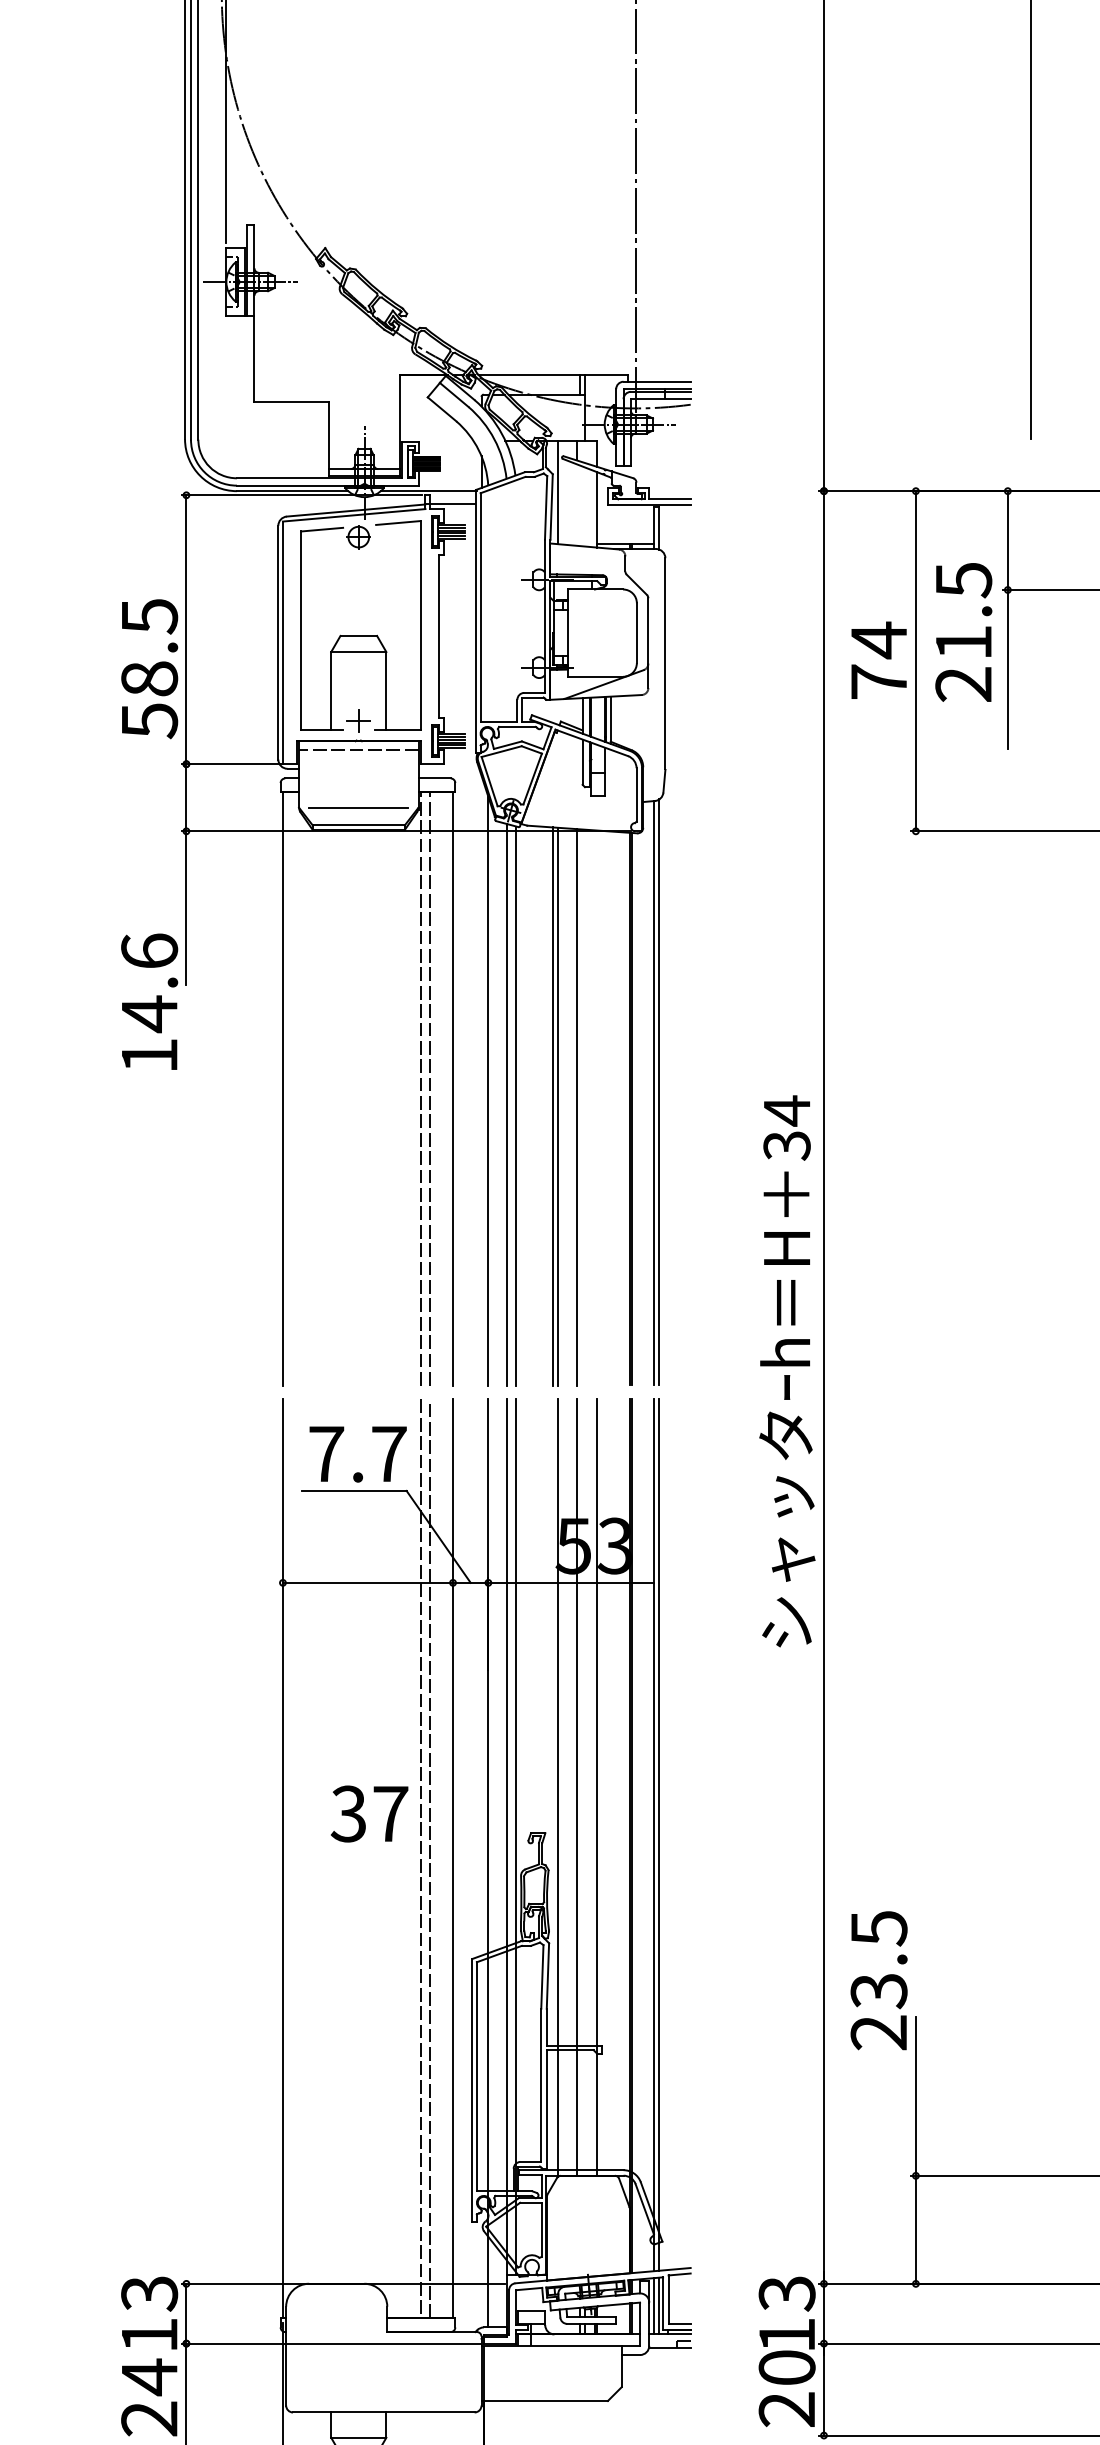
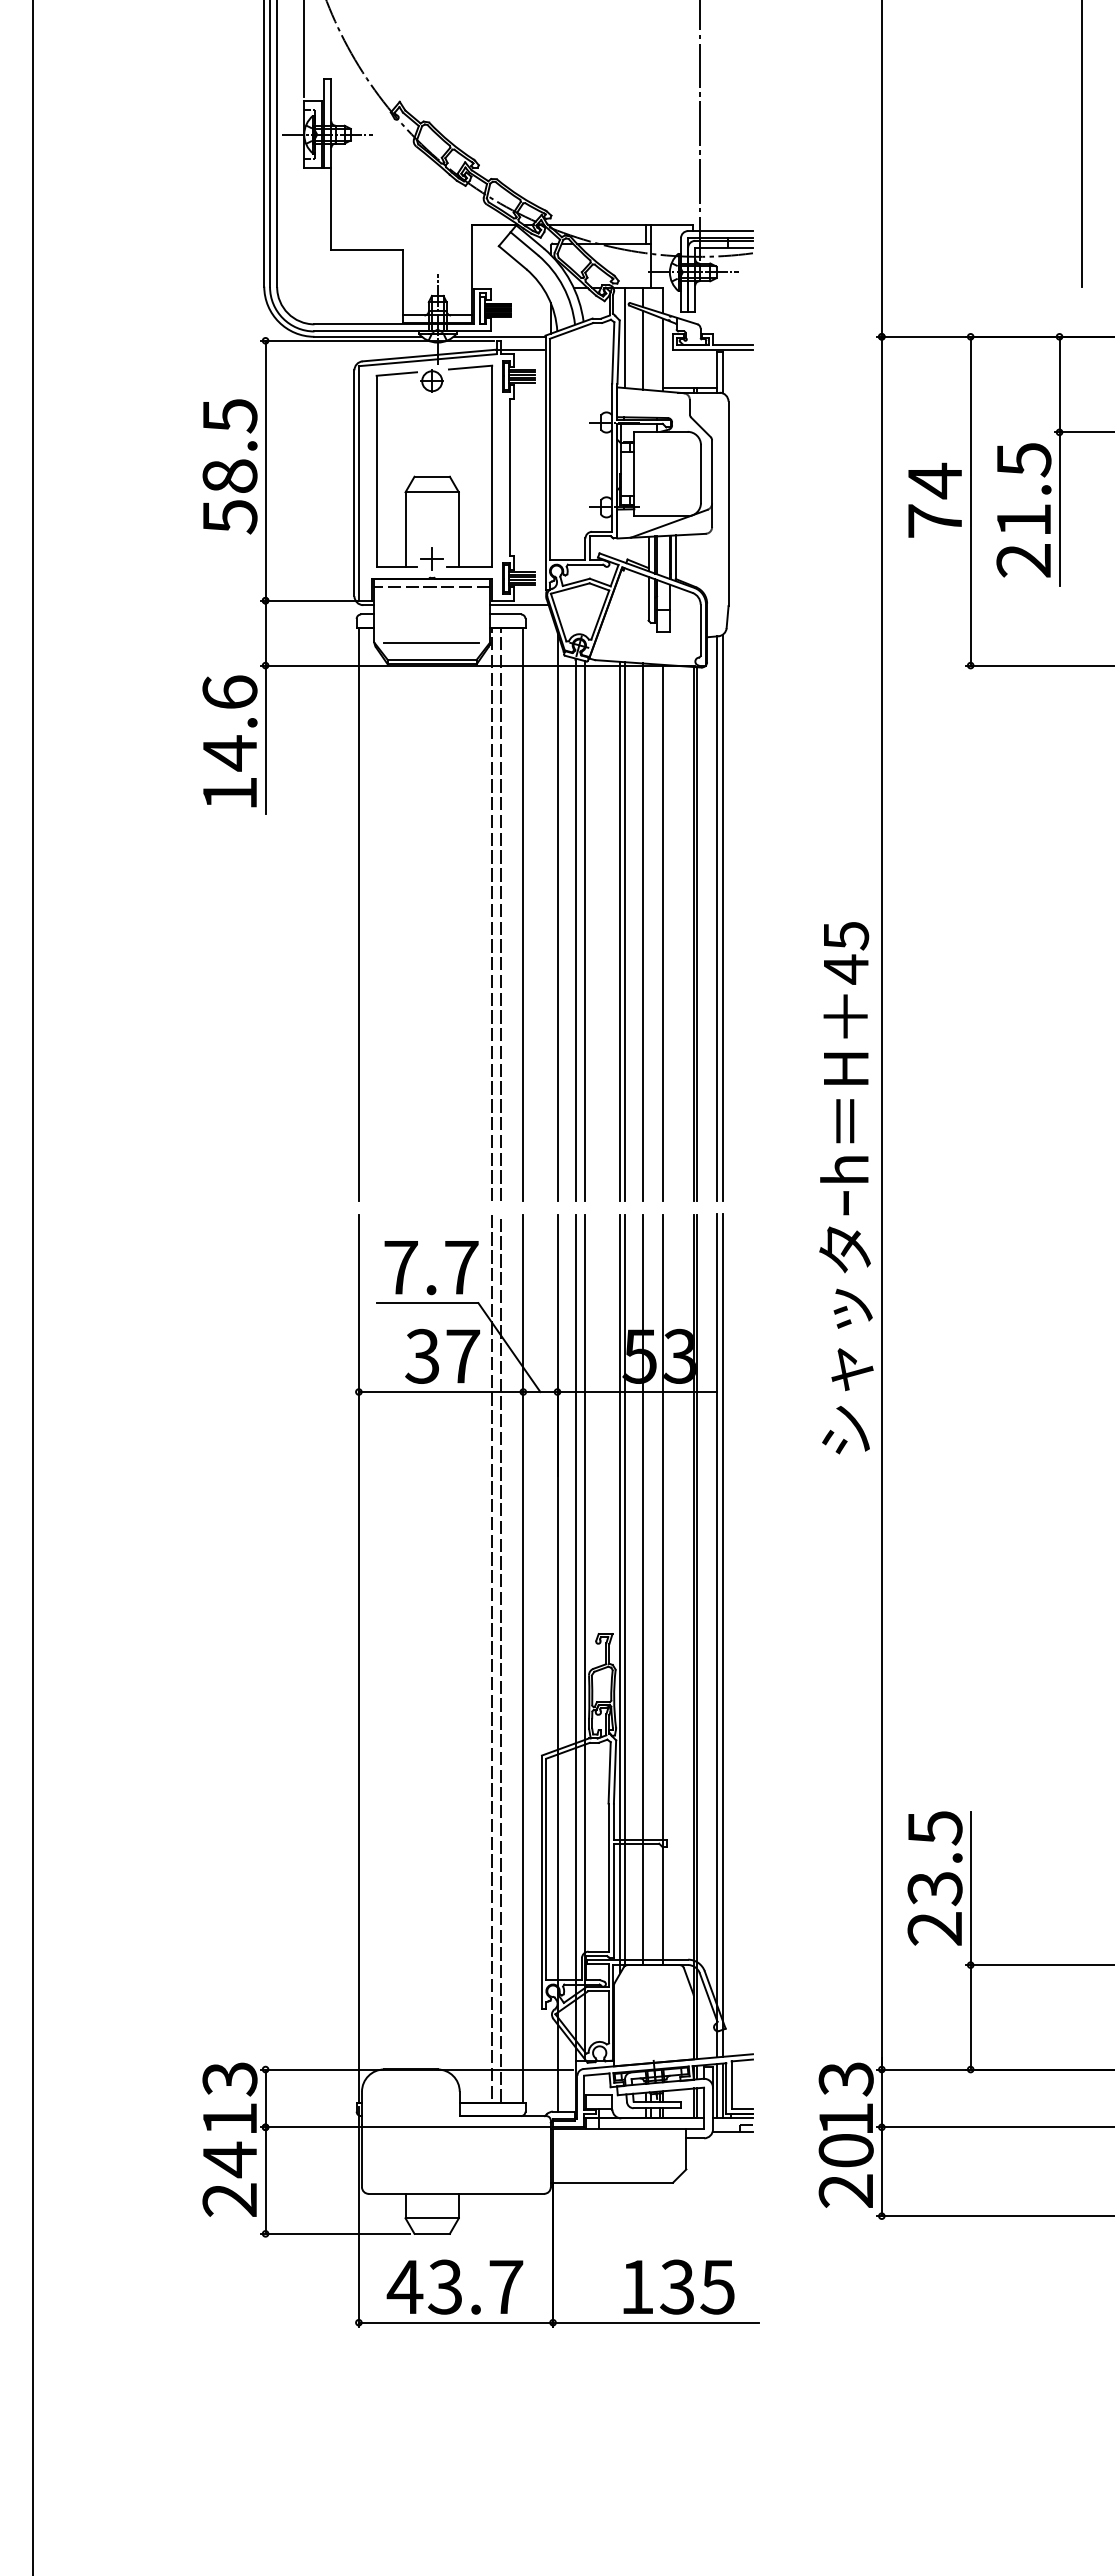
line: (576, 504) -> (642, 349), added
text: (963, 632) -> (1023, 510), moved
text: (149, 668) -> (229, 466), moved
line: (448, 769) -> (518, 605), added
text: (149, 1001) -> (229, 741), moved
line: (597, 1107) -> (662, 932), added
text: (787, 1128) -> (846, 952), 34 -> 45
line: (553, 1791) -> (620, 1593), added
text: (369, 1813) -> (442, 1355), moved
text: (878, 1980) -> (934, 1878), moved

